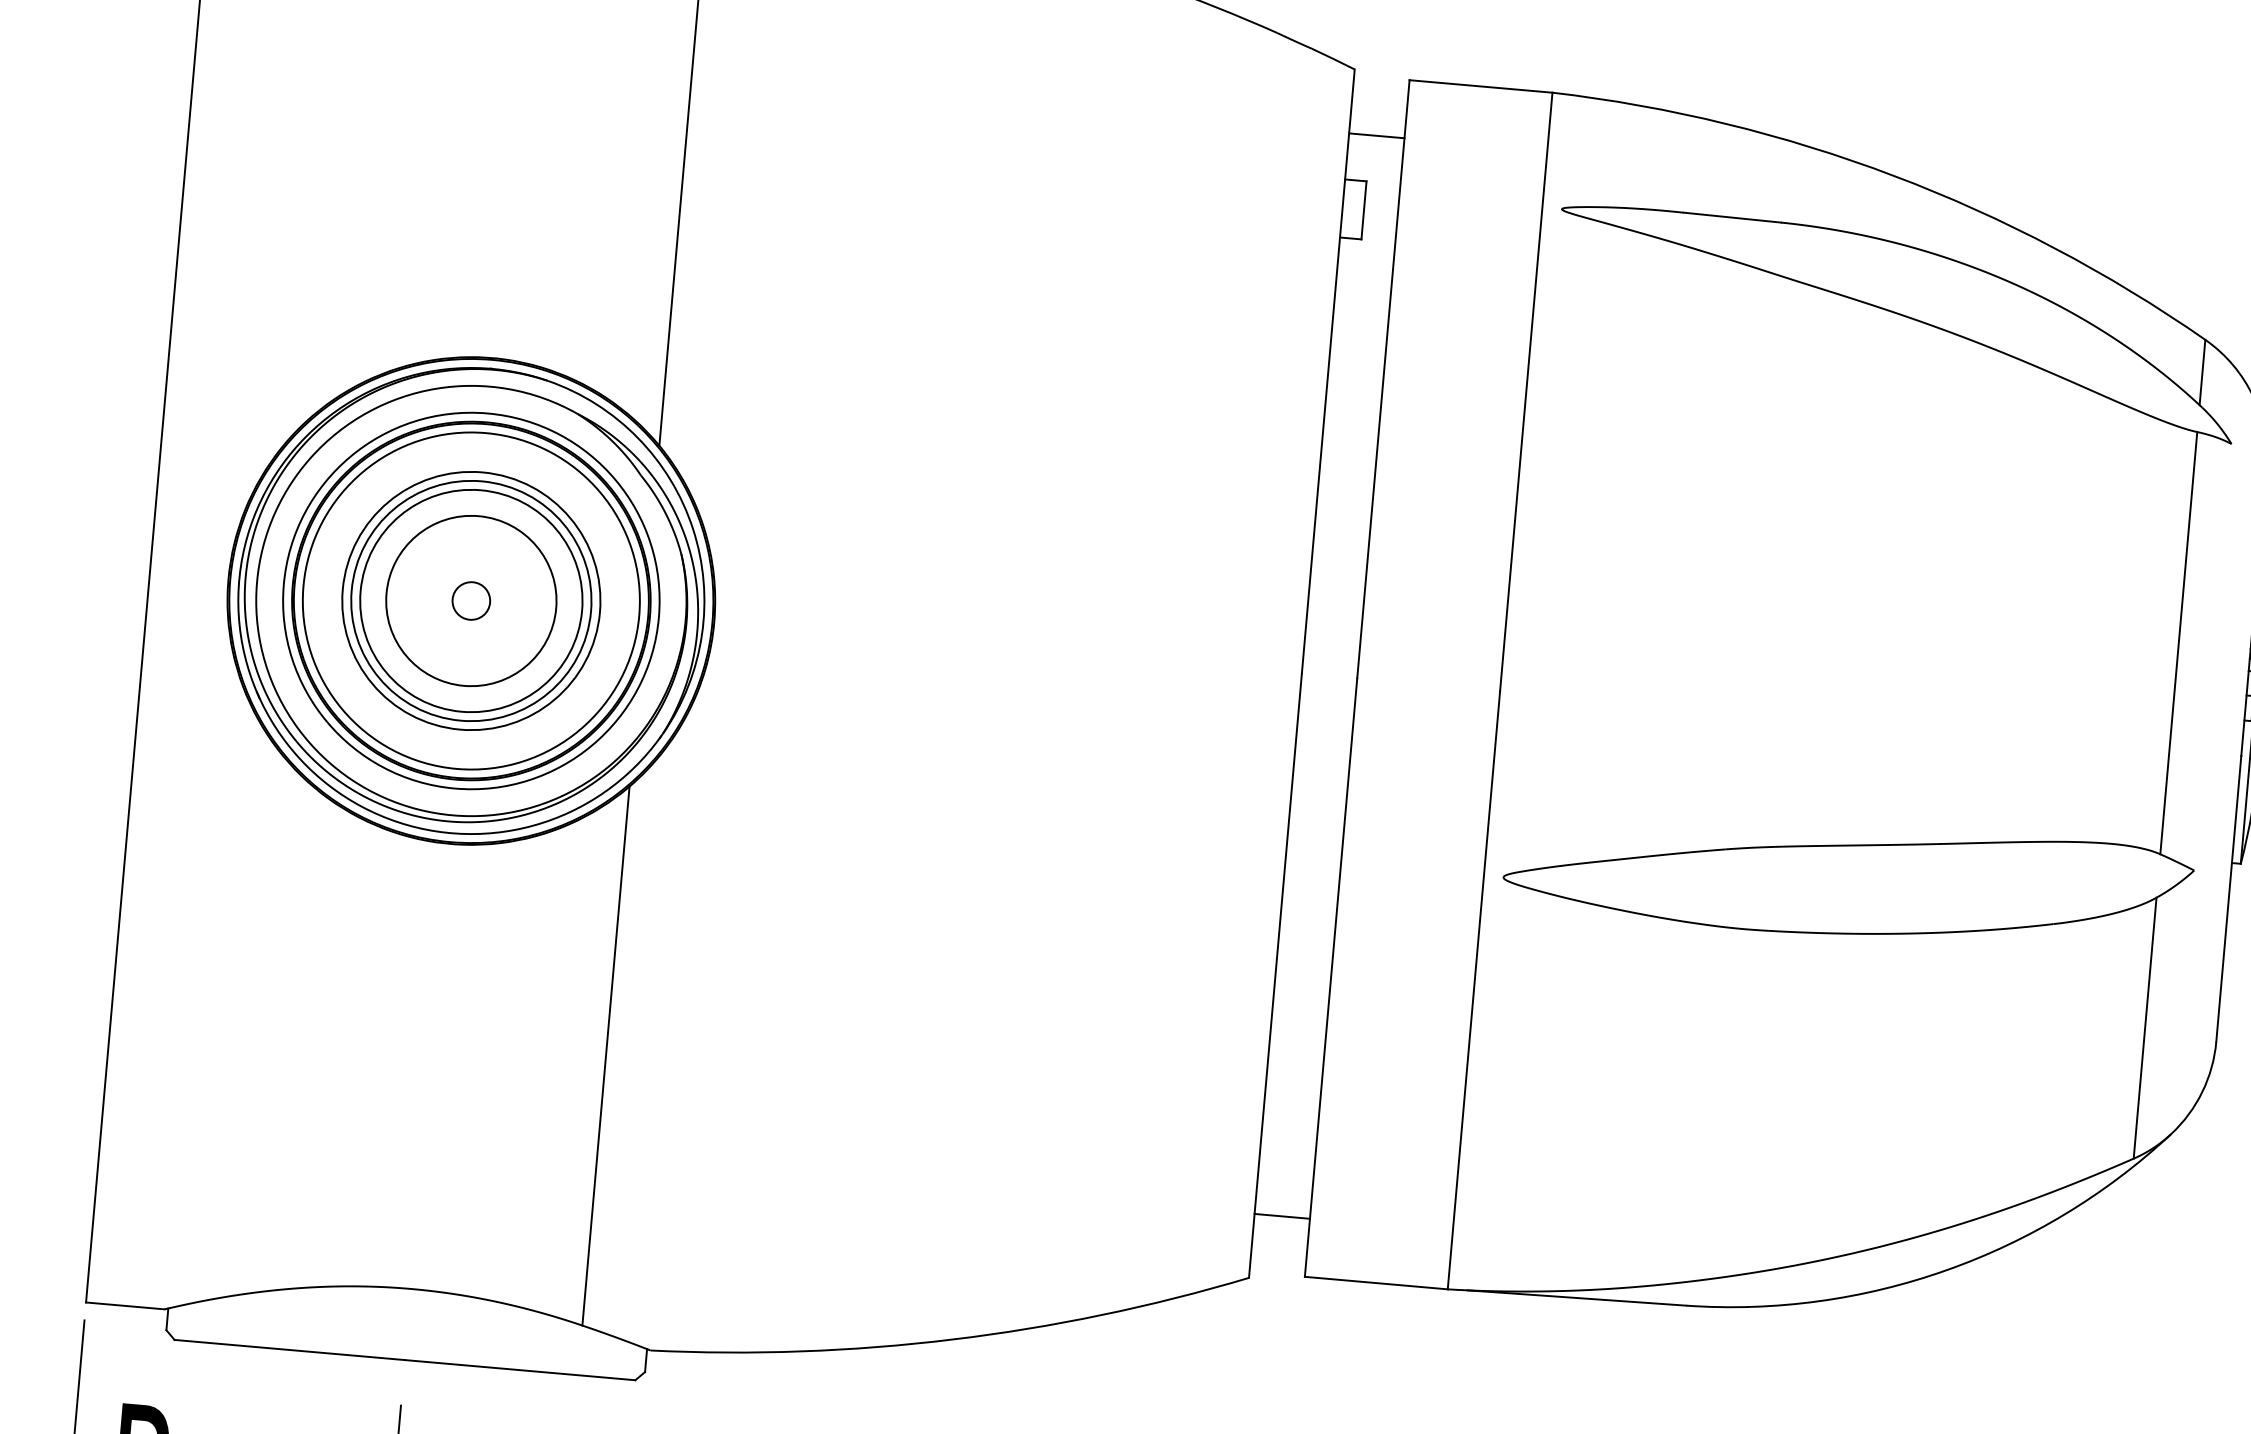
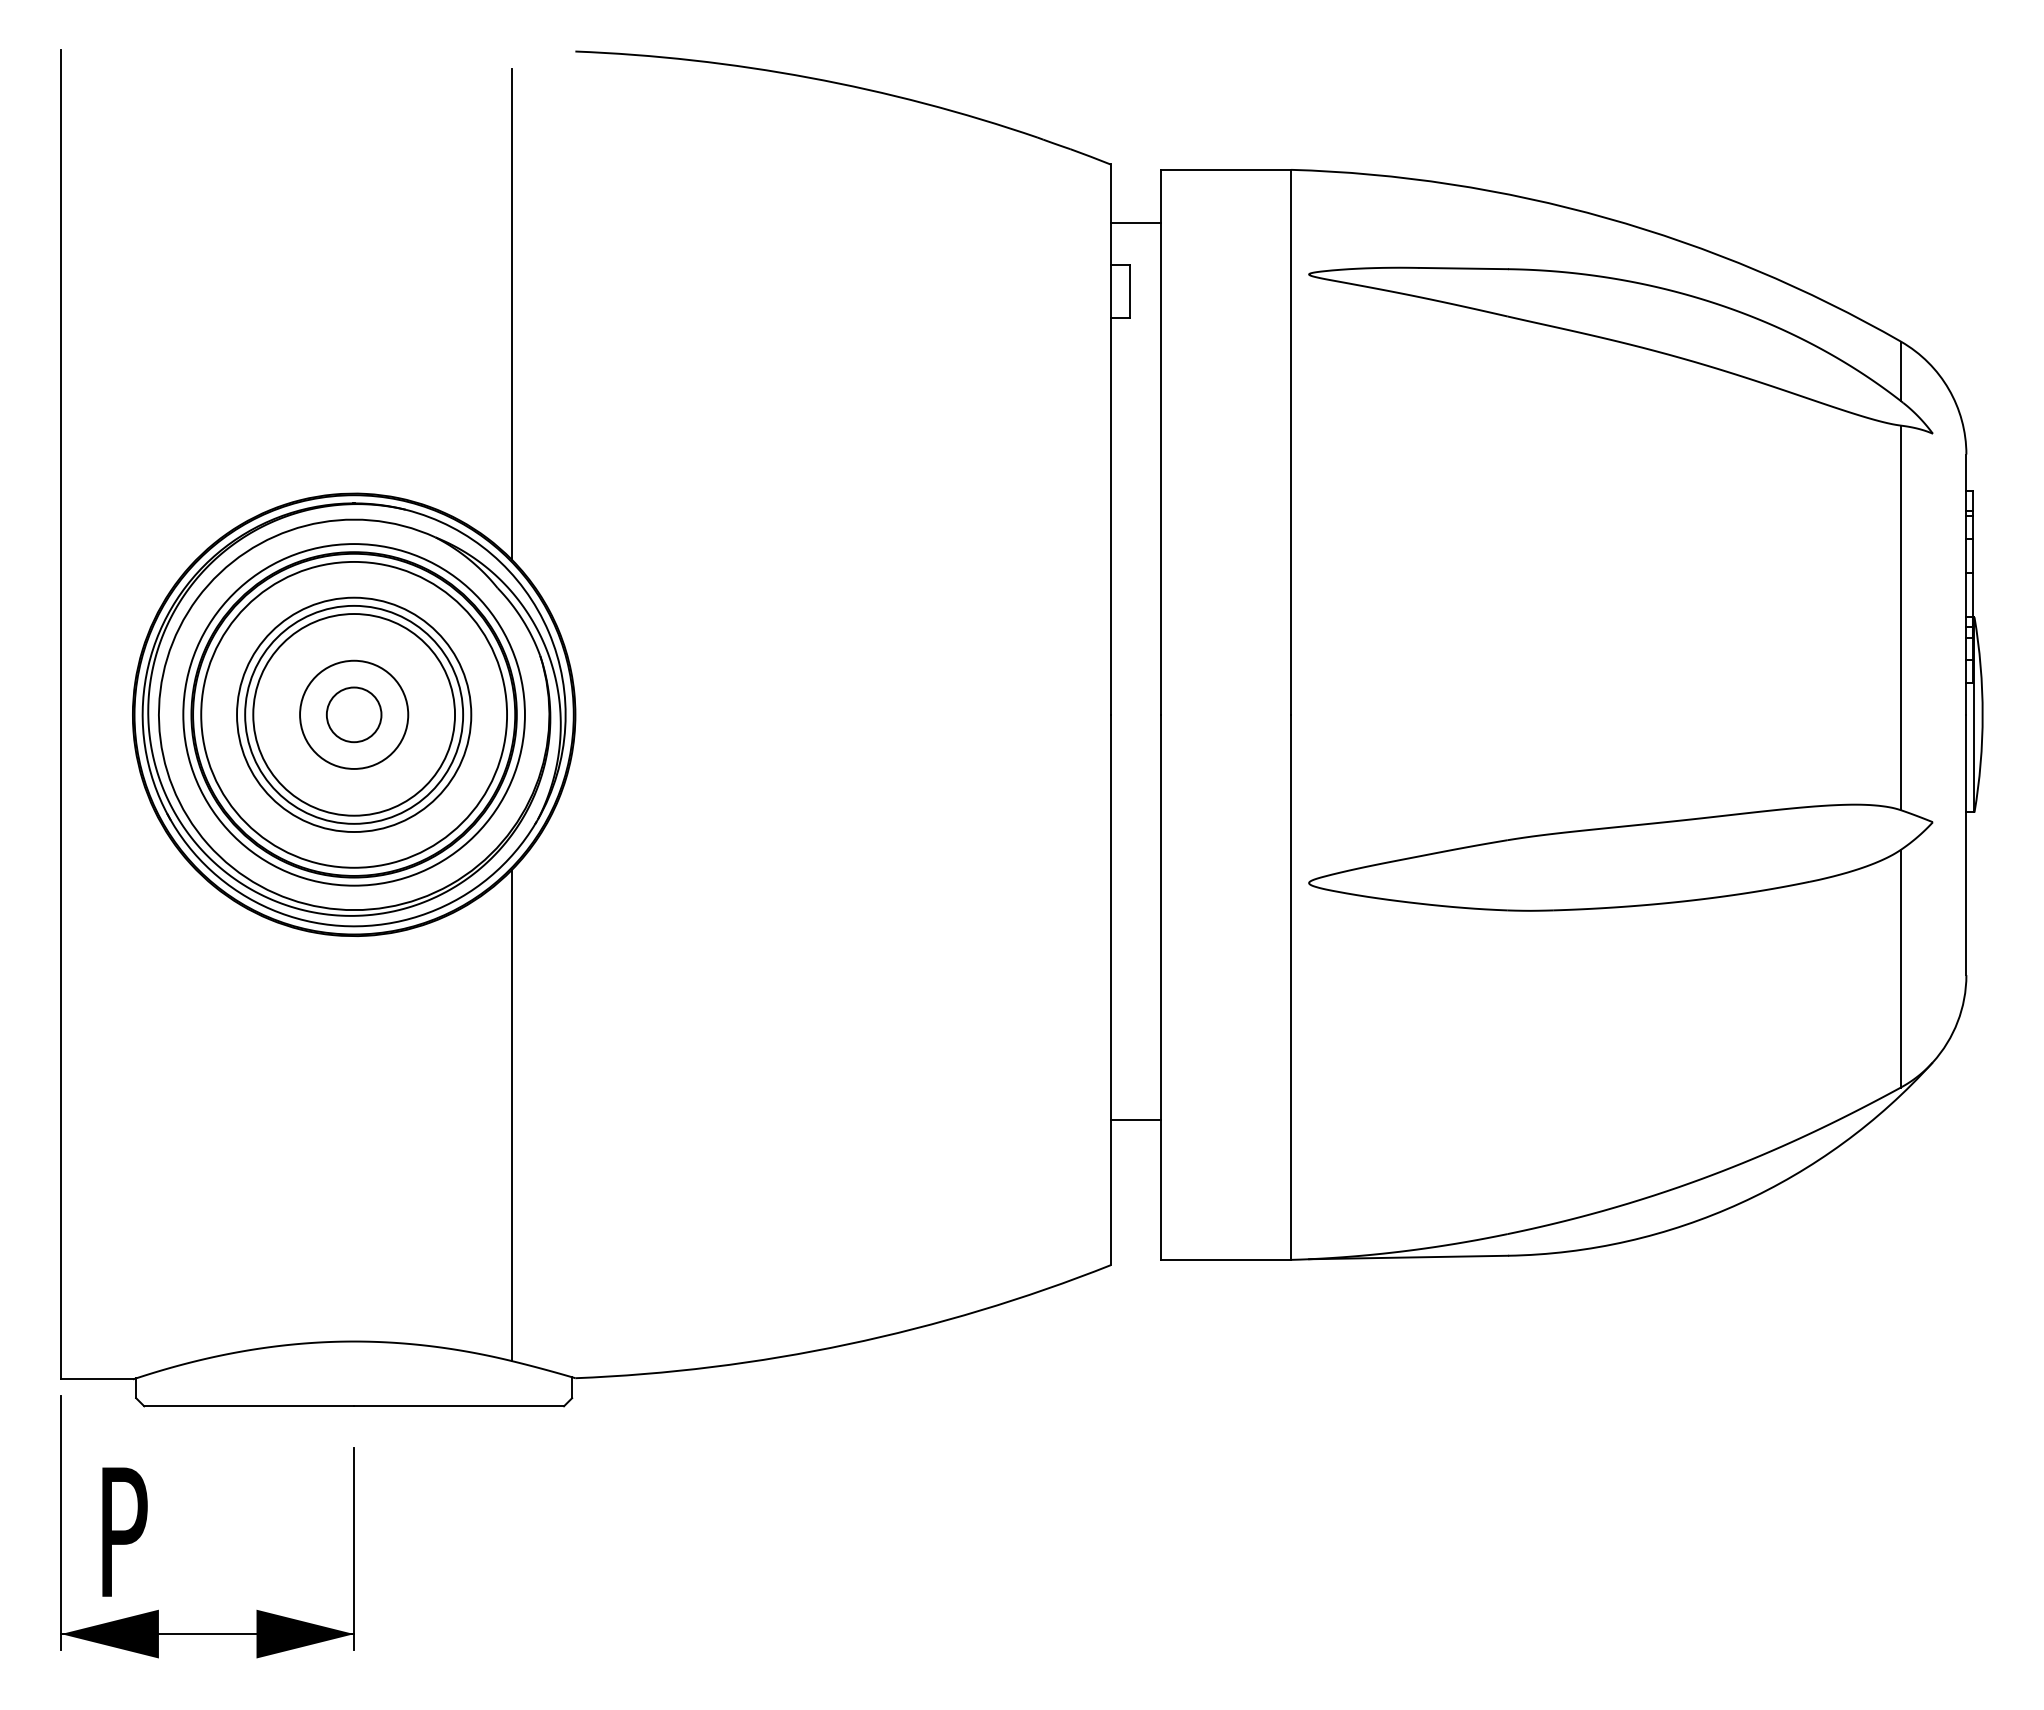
circle: (470, 600) -> (353, 714), size x0.7
circle: (471, 600) -> (354, 714), size x1.6
line: (1281, 1216) -> (1135, 1120), moved

